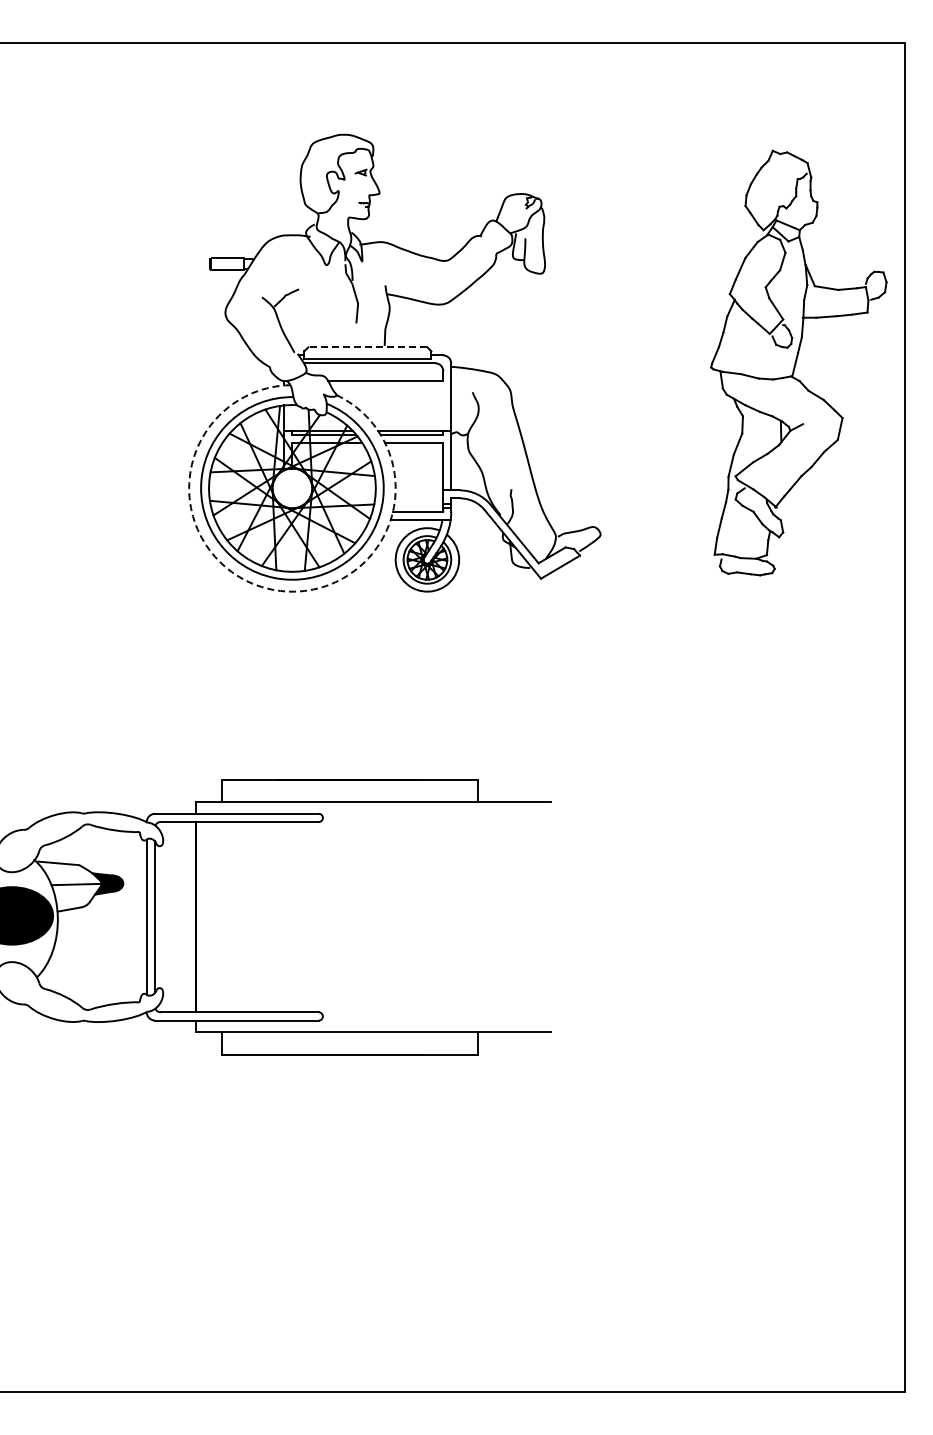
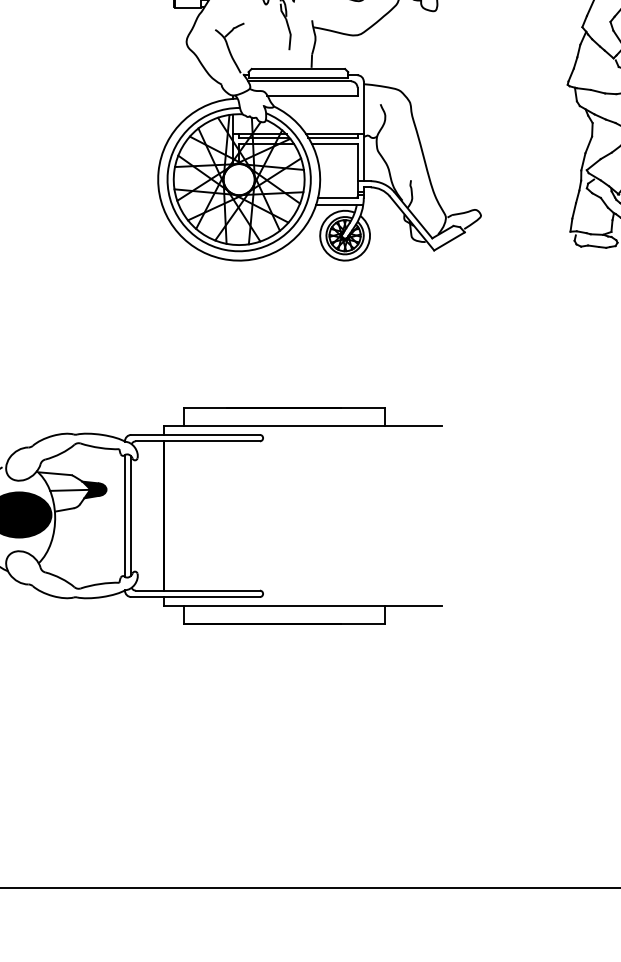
line: (367, 347) -> (298, 69), dashed -> solid
arc: (270, 589) -> (221, 258), dashed -> solid

